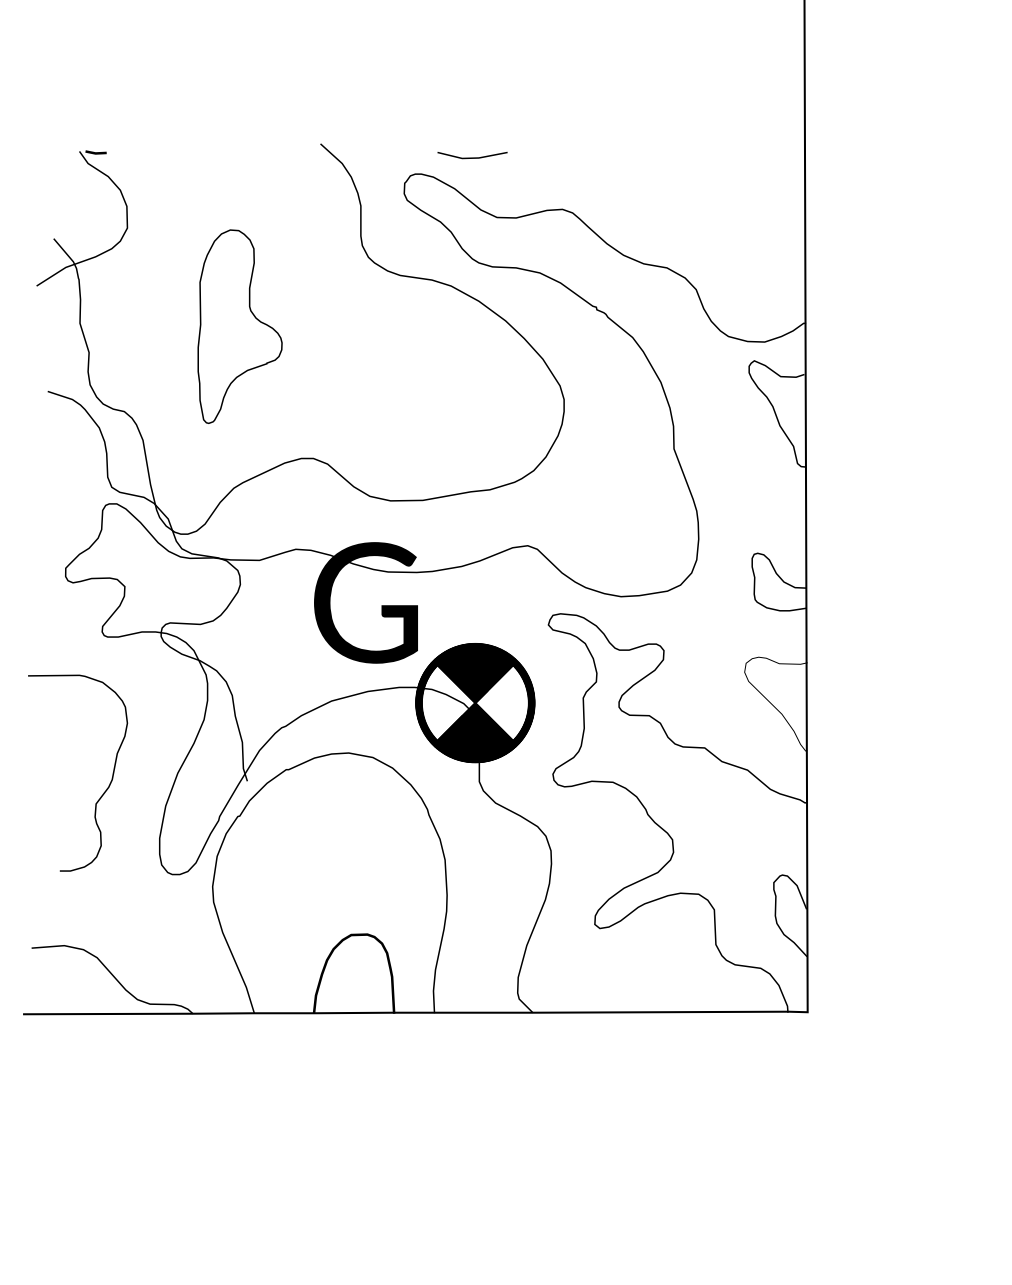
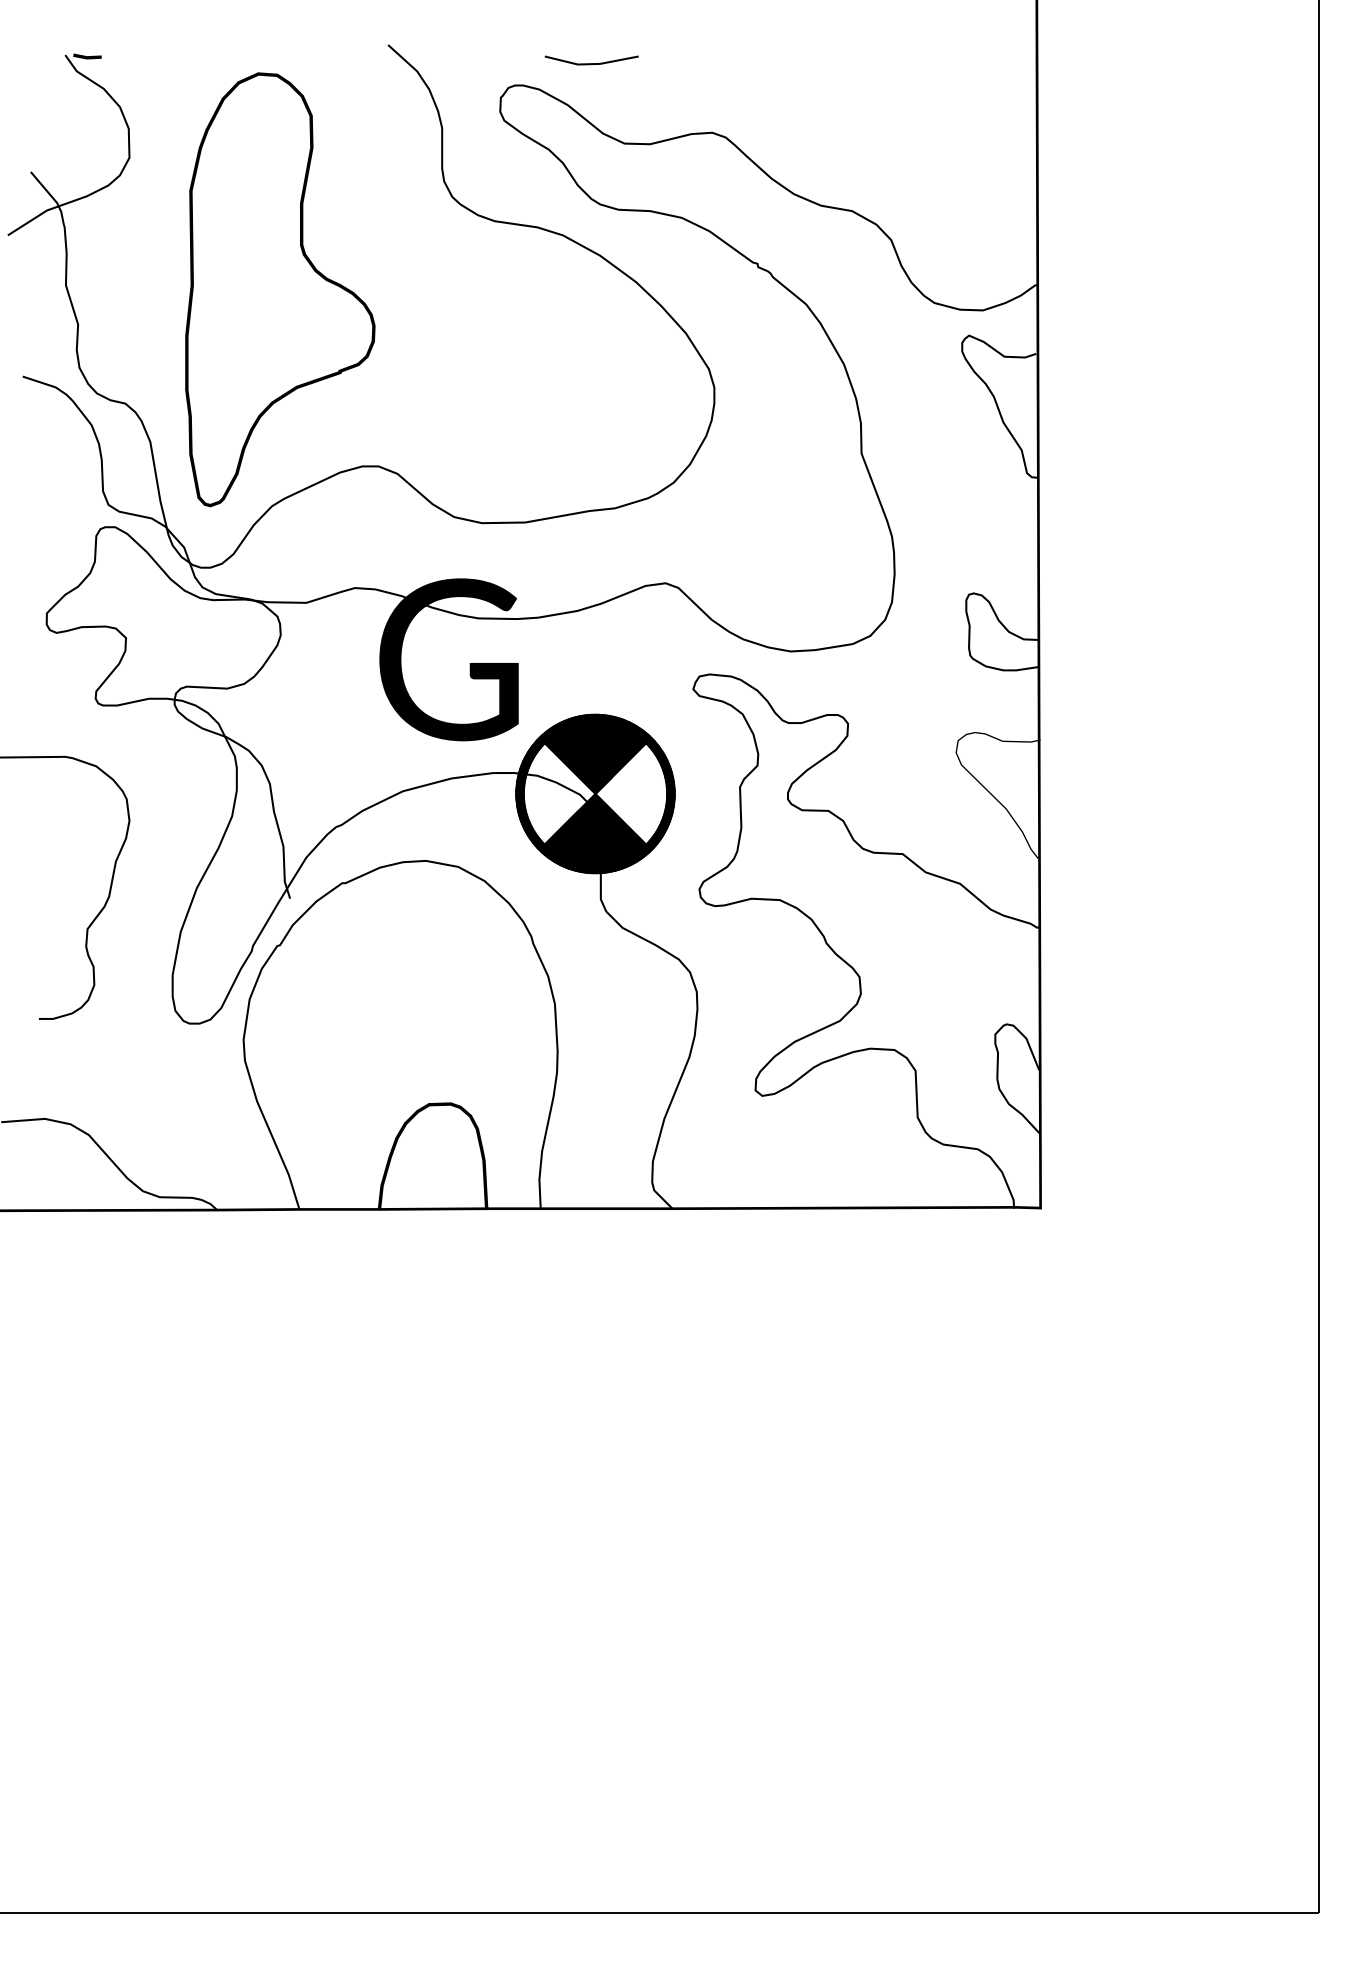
part: (240, 326) -> (280, 289), size x1.67

